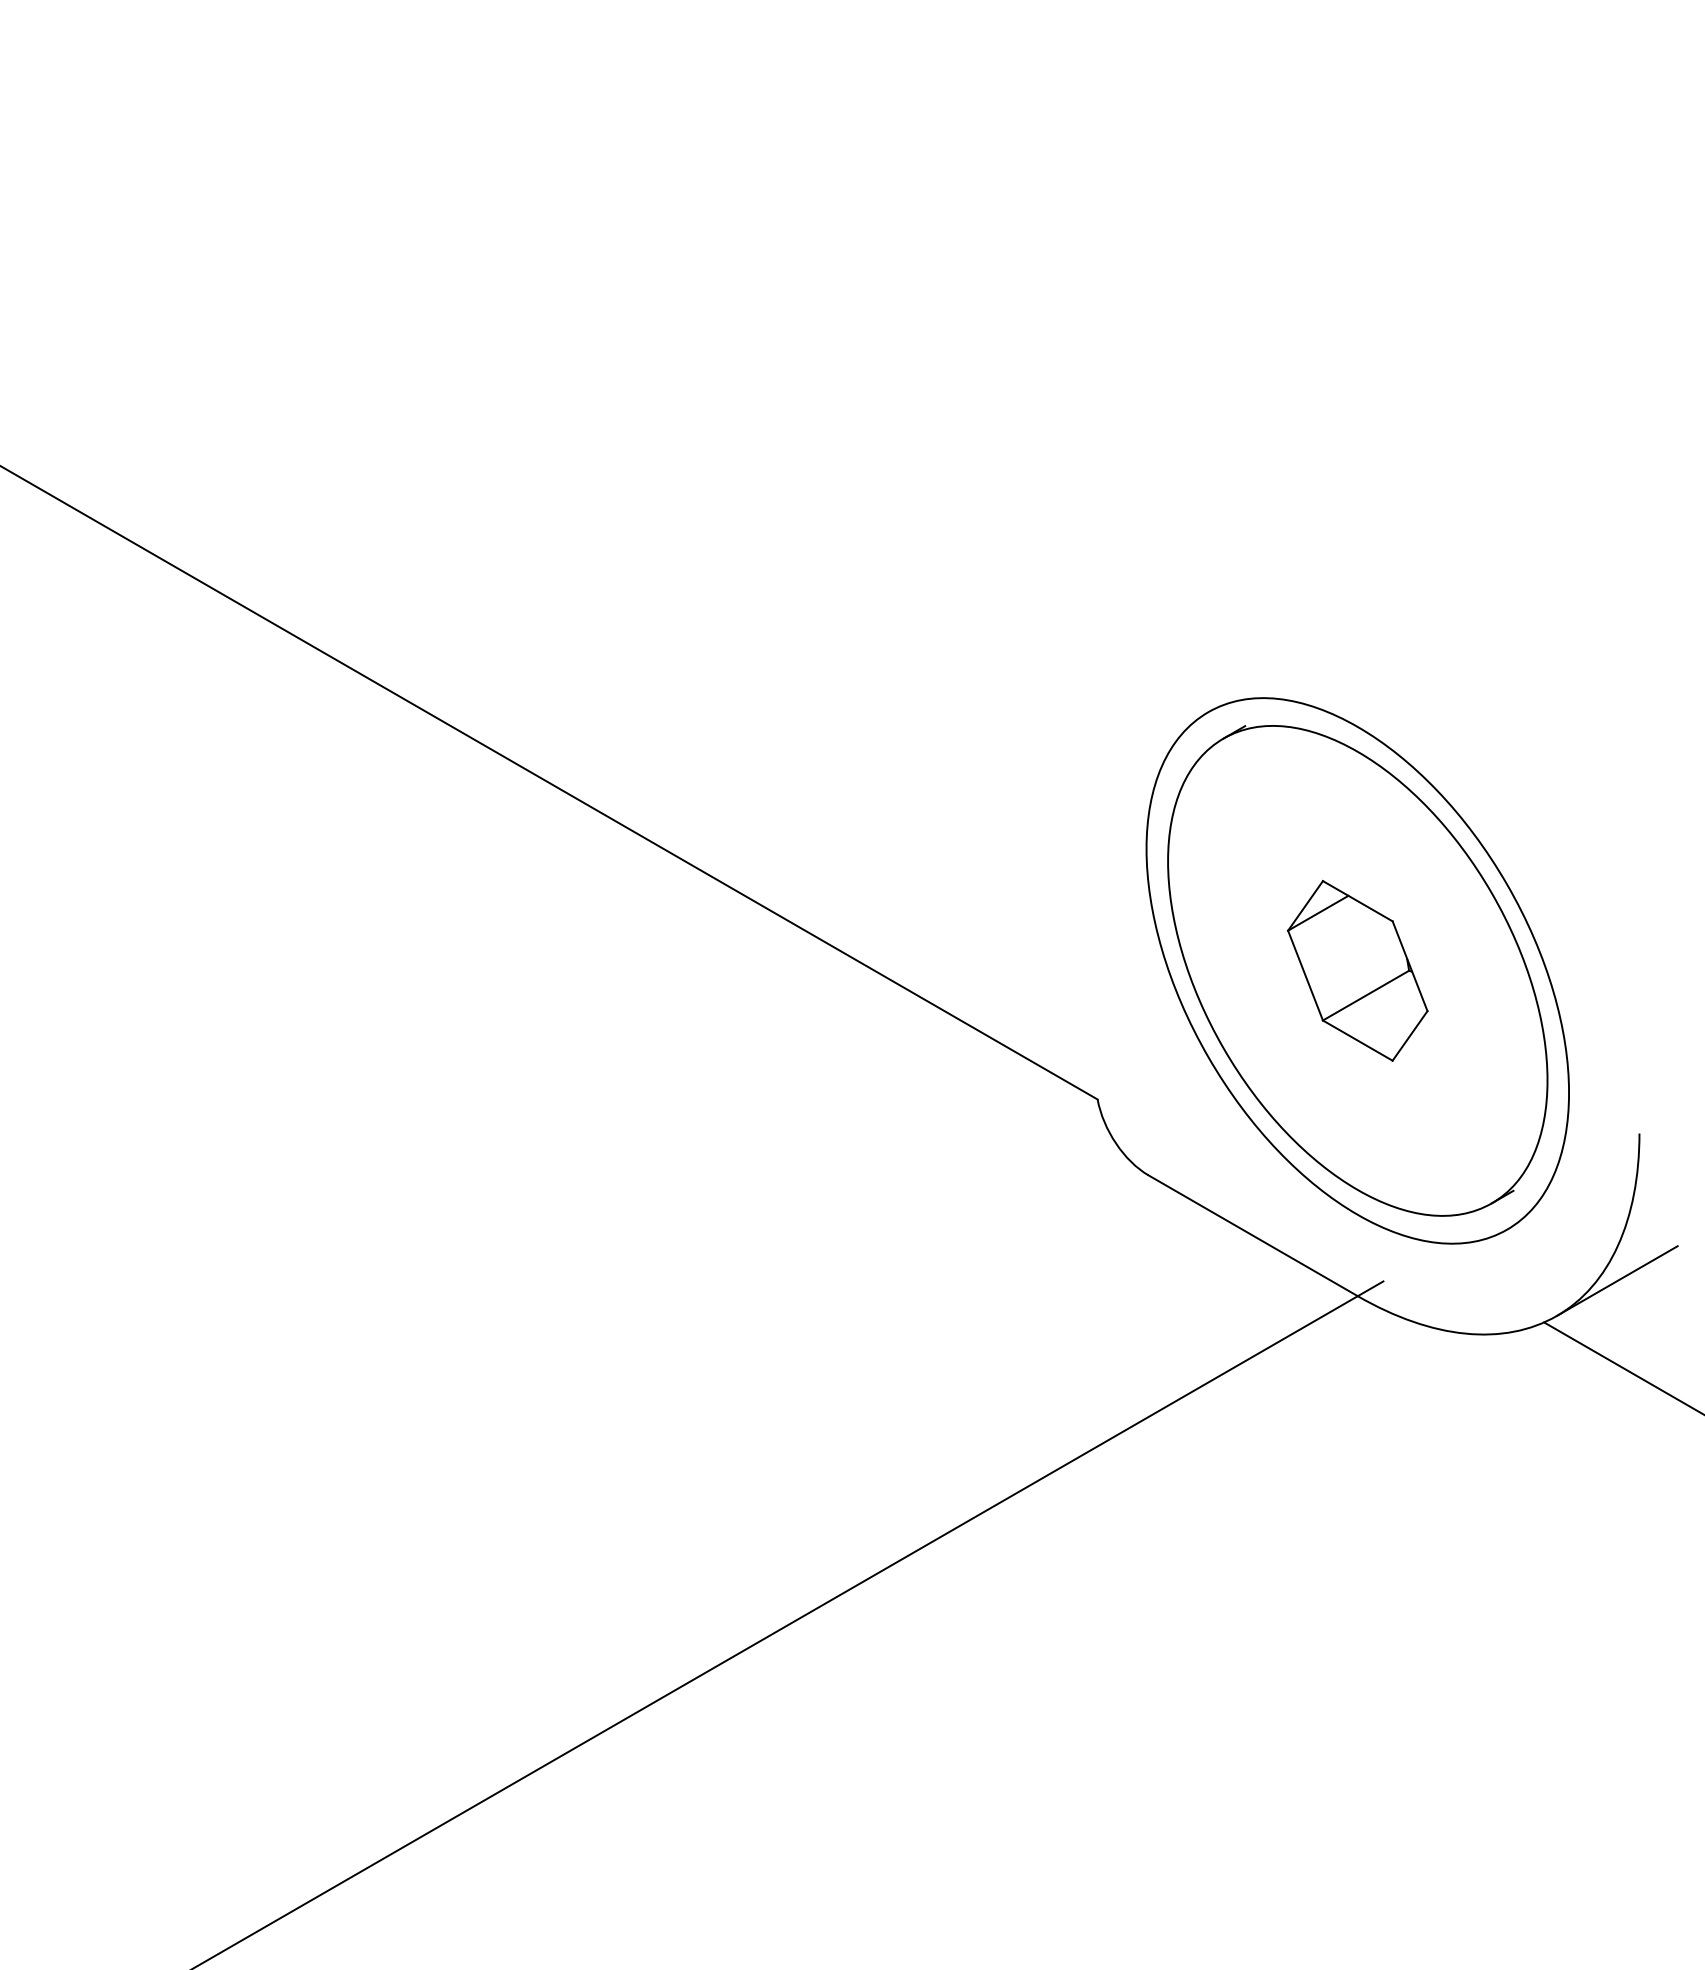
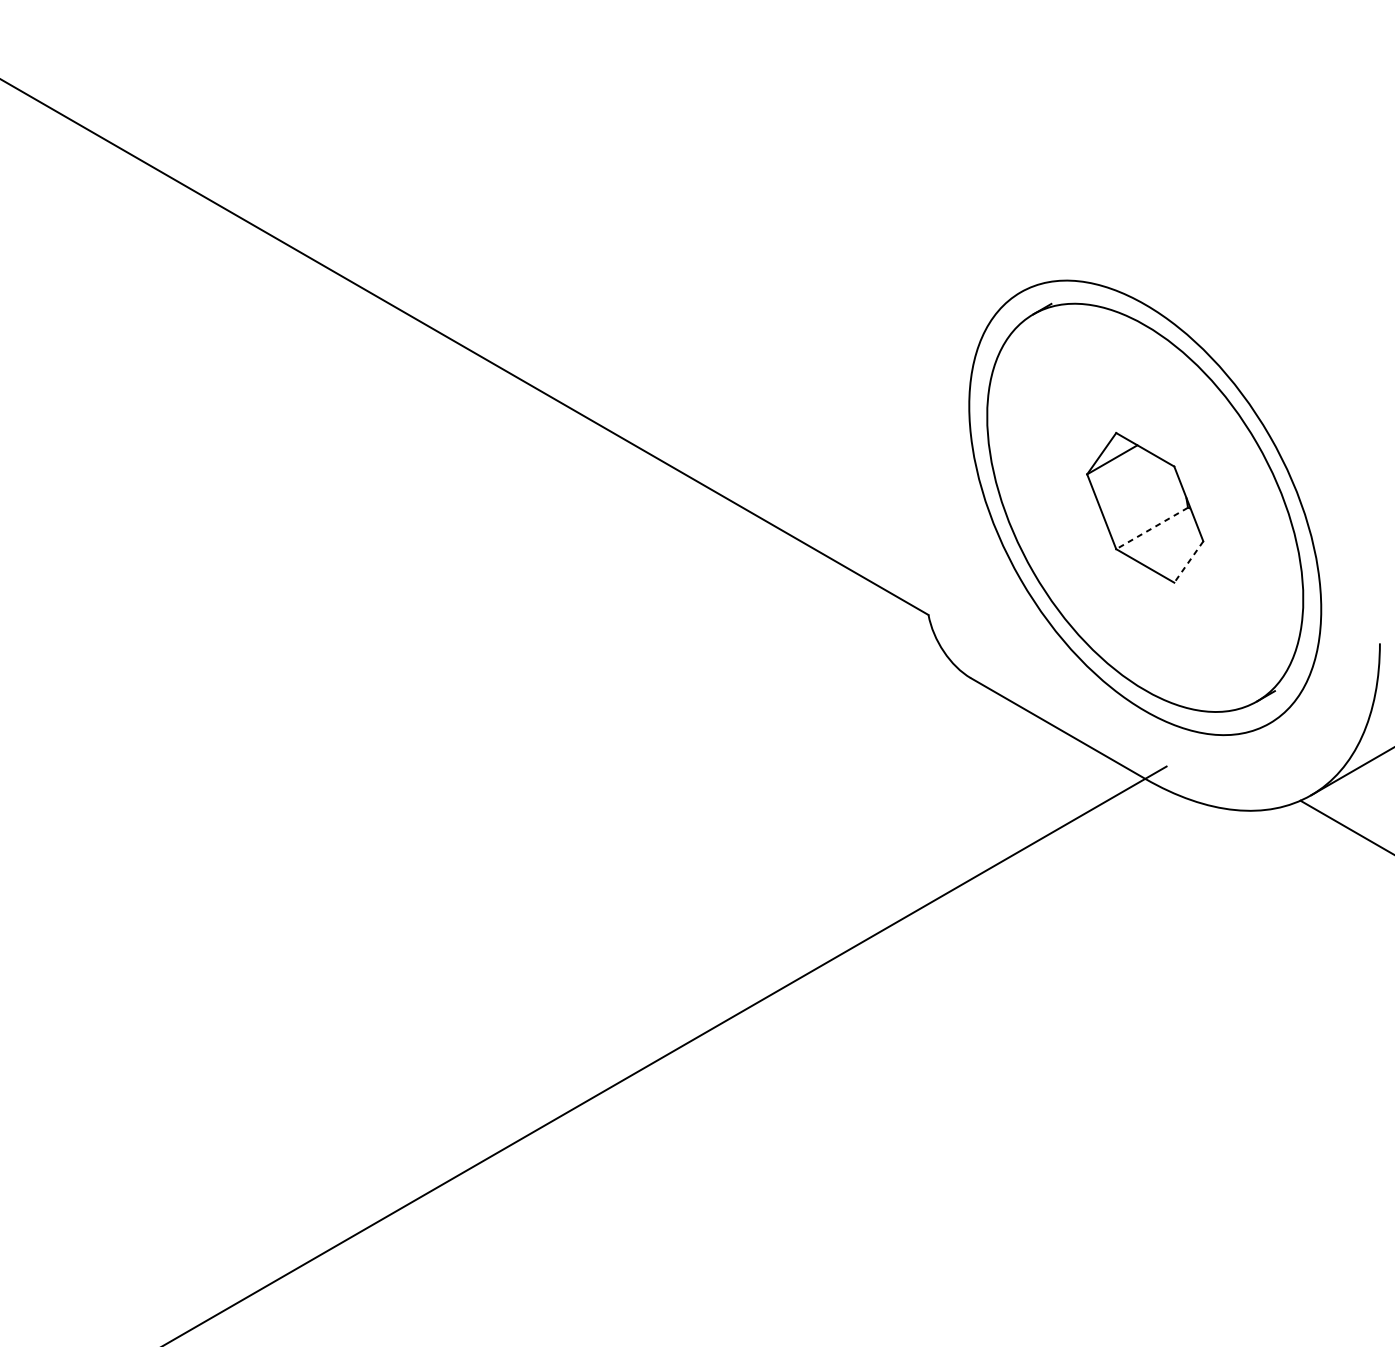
line: (1366, 995) -> (1152, 528), solid -> dashed
line: (1409, 1036) -> (1188, 562), solid -> dashed

